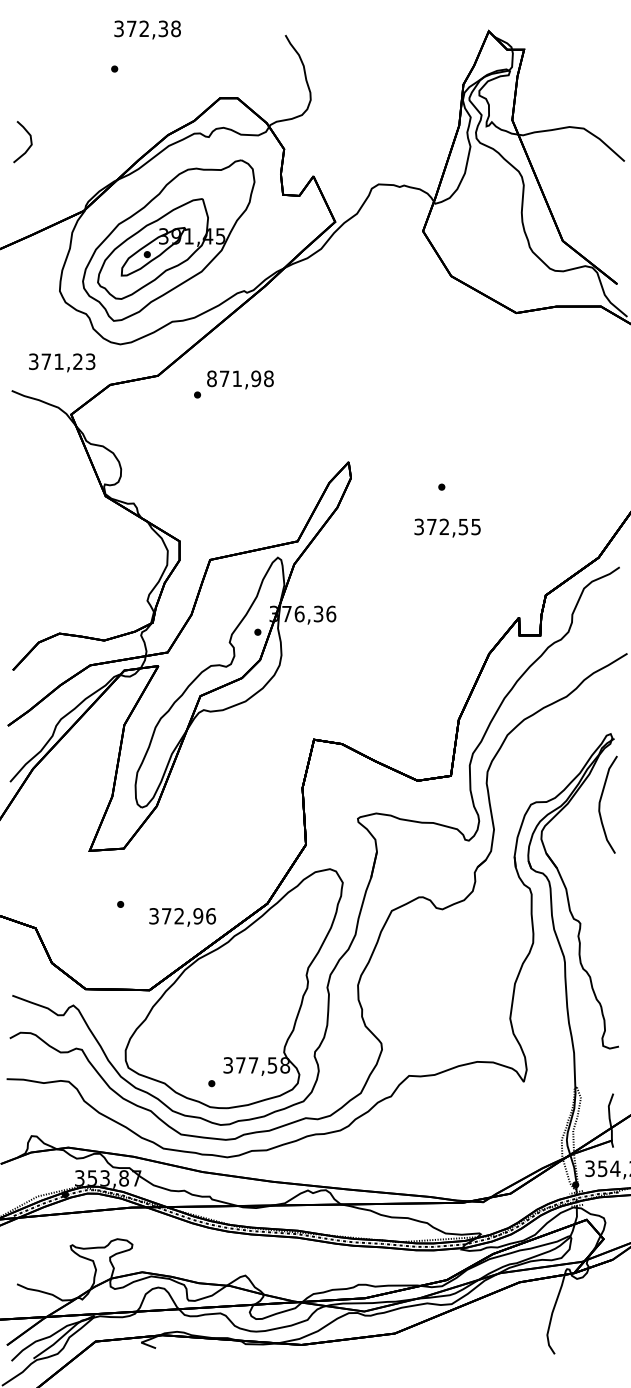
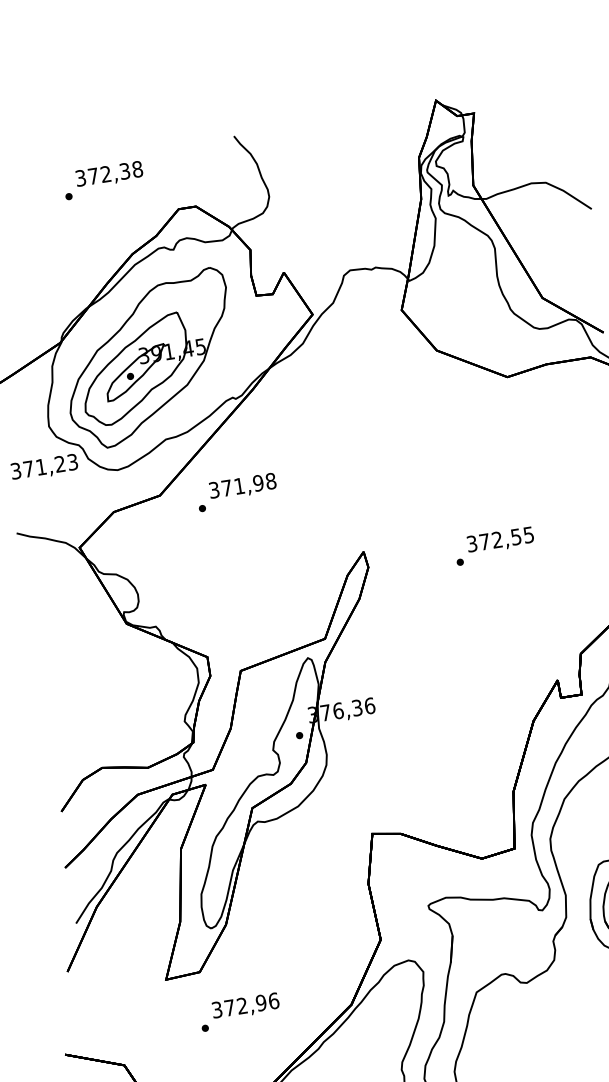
text: (147, 29) -> (109, 174), moved
text: (62, 362) -> (44, 467), moved
text: (211, 378) -> (213, 489), 871,98 -> 371,98
text: (447, 527) -> (500, 539), moved
text: (182, 917) -> (245, 1006), moved

